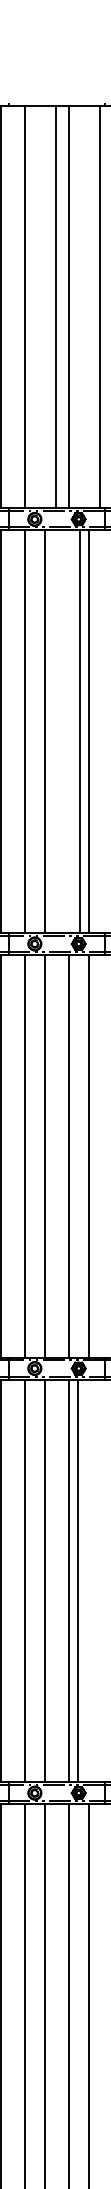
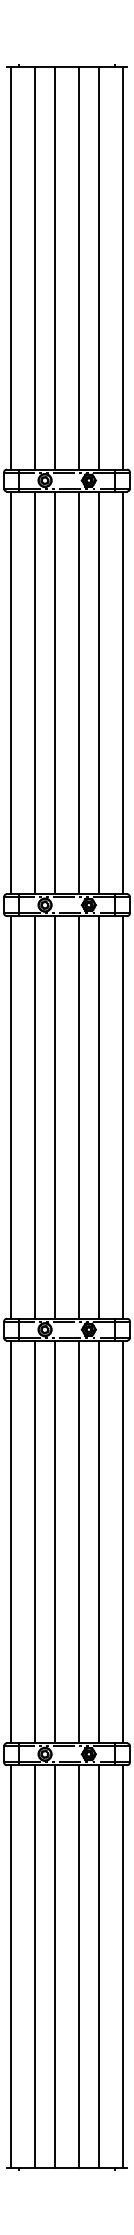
line: (56, 306) -> (55, 267), moved
line: (100, 306) -> (99, 267), moved
line: (79, 731) -> (78, 692), moved
line: (78, 1580) -> (99, 1541), moved

